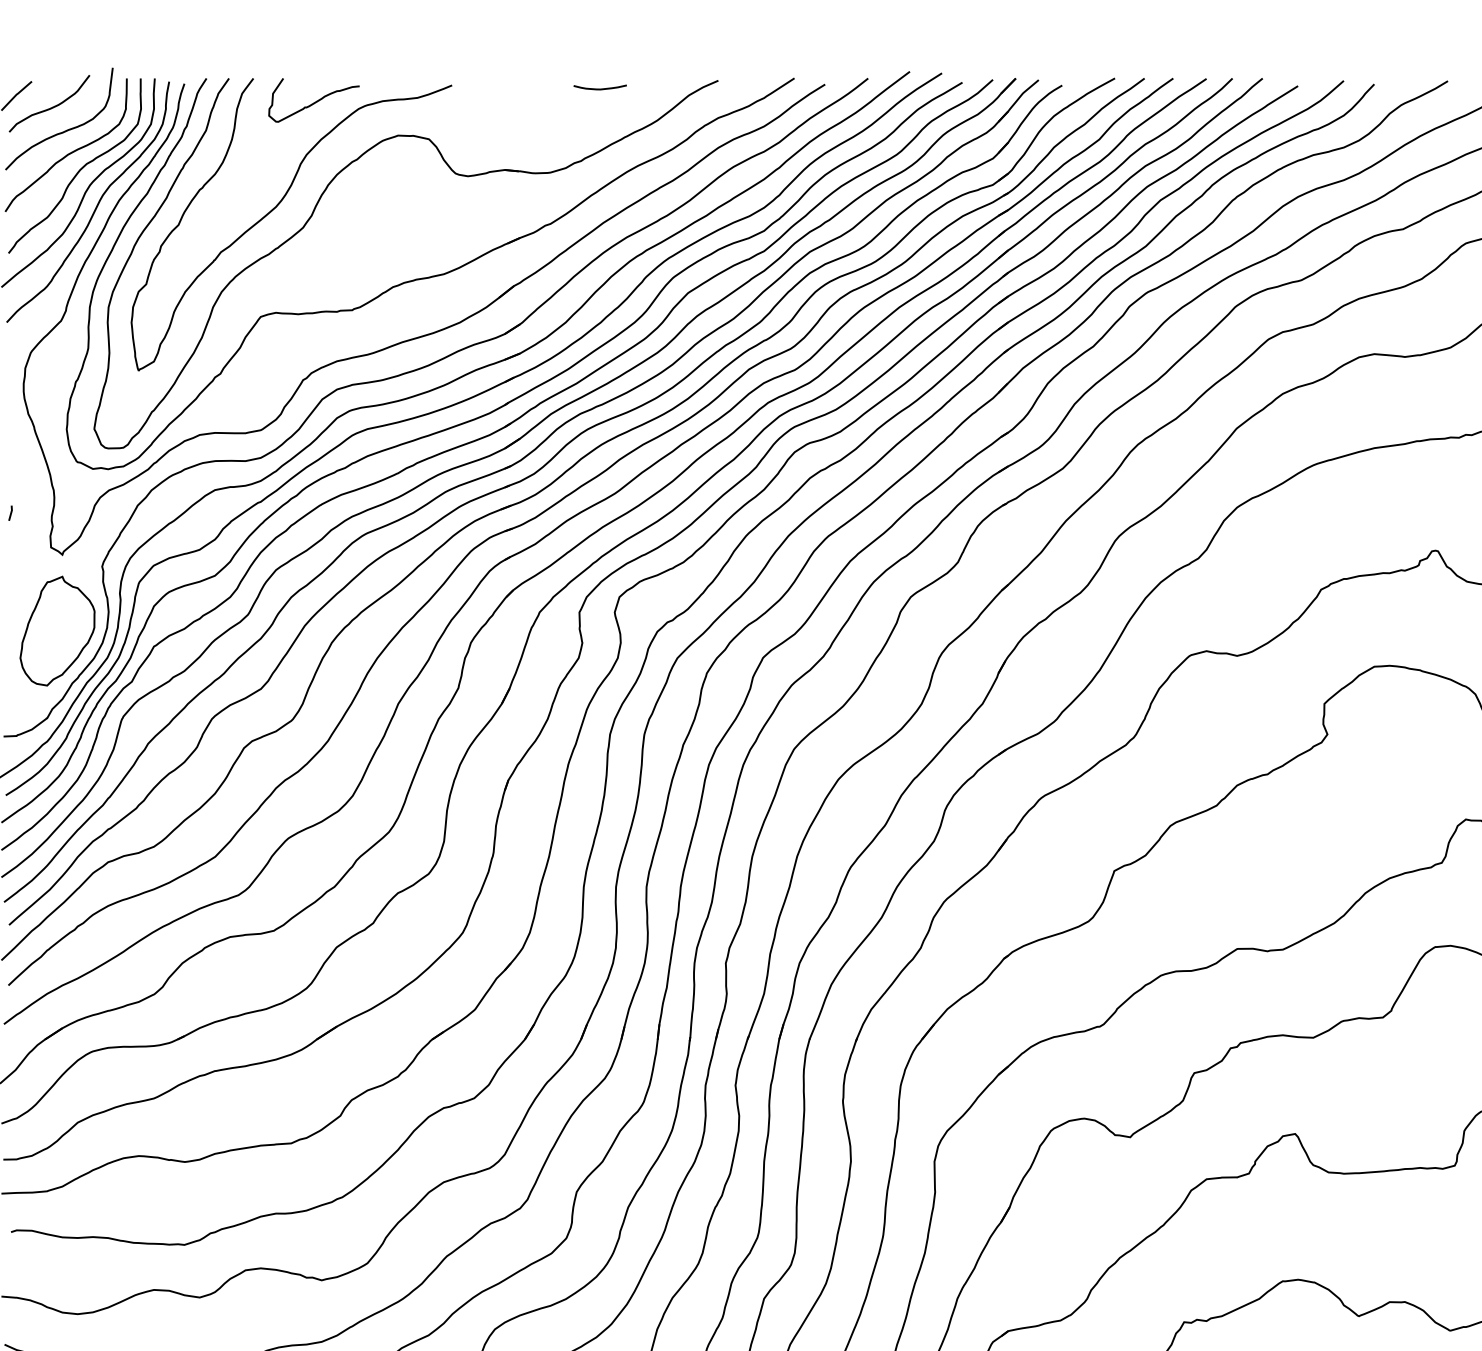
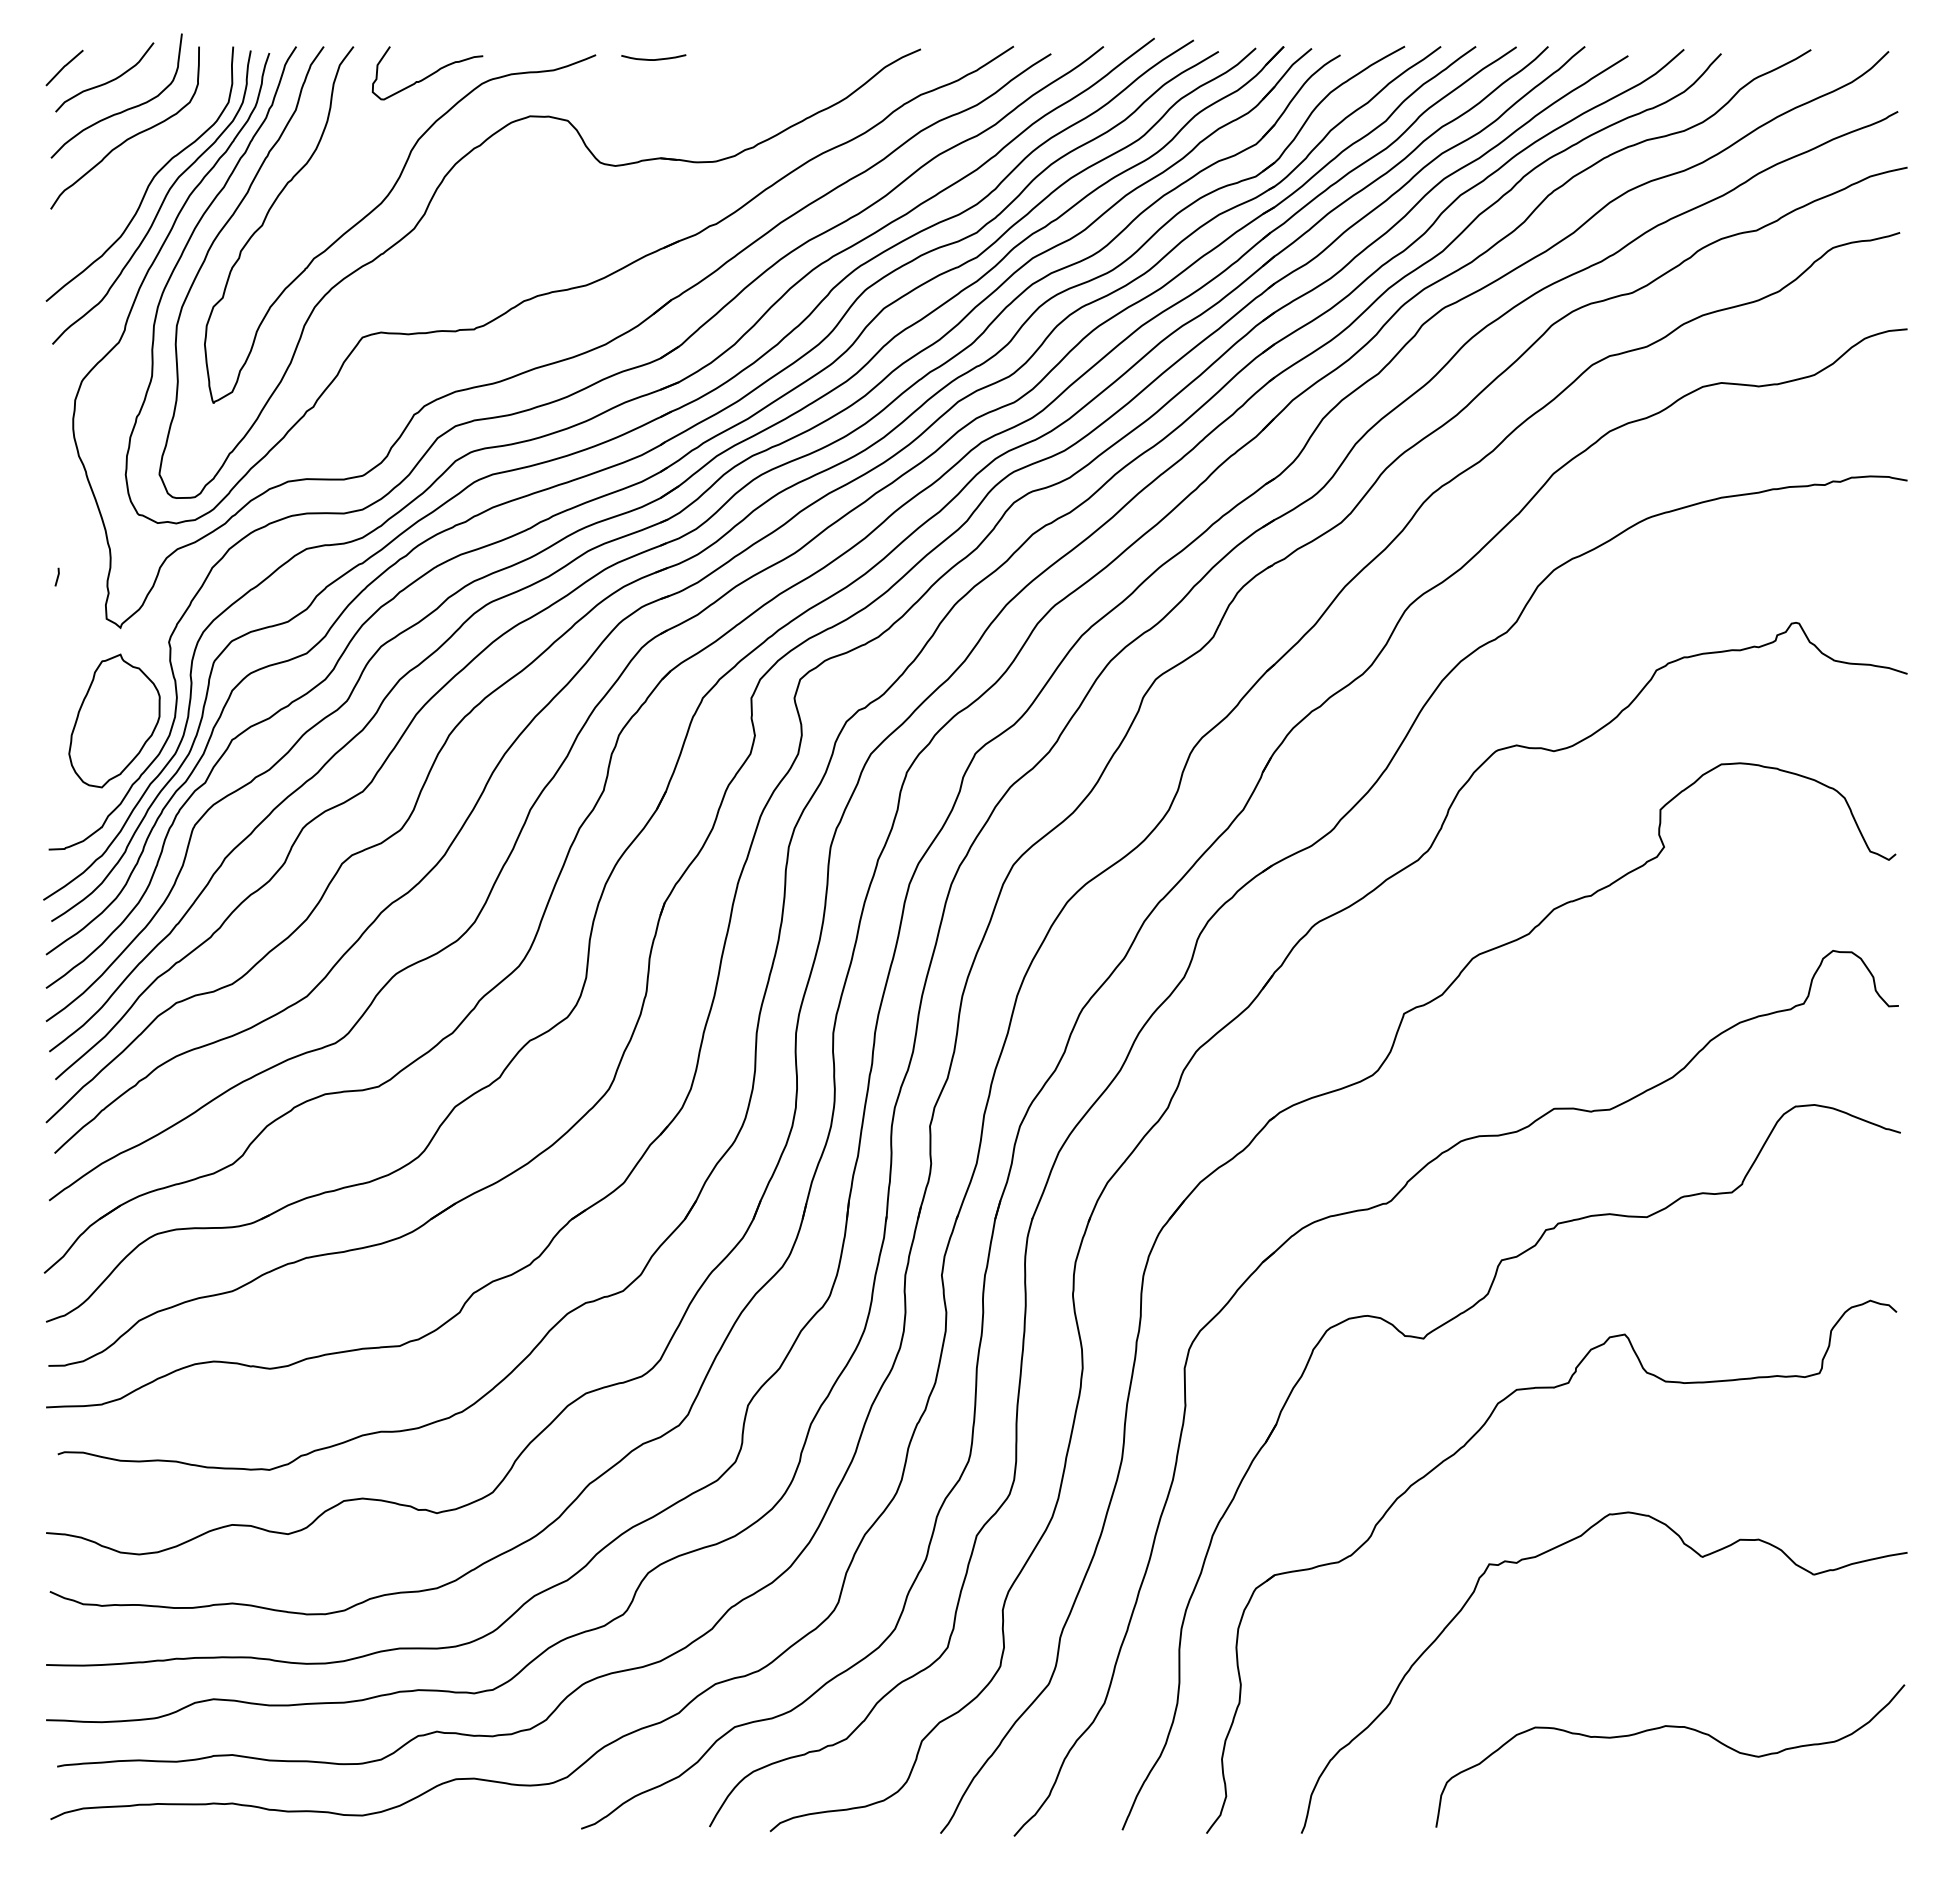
curve: (600, 89) -> (653, 59), moved
curve: (78, 170) -> (140, 158), removed

